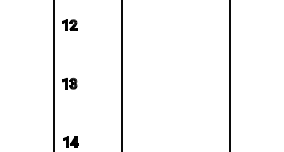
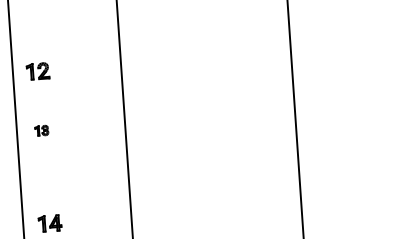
part: (69, 24) -> (37, 70), moved
part: (69, 83) -> (41, 130), size x0.6

